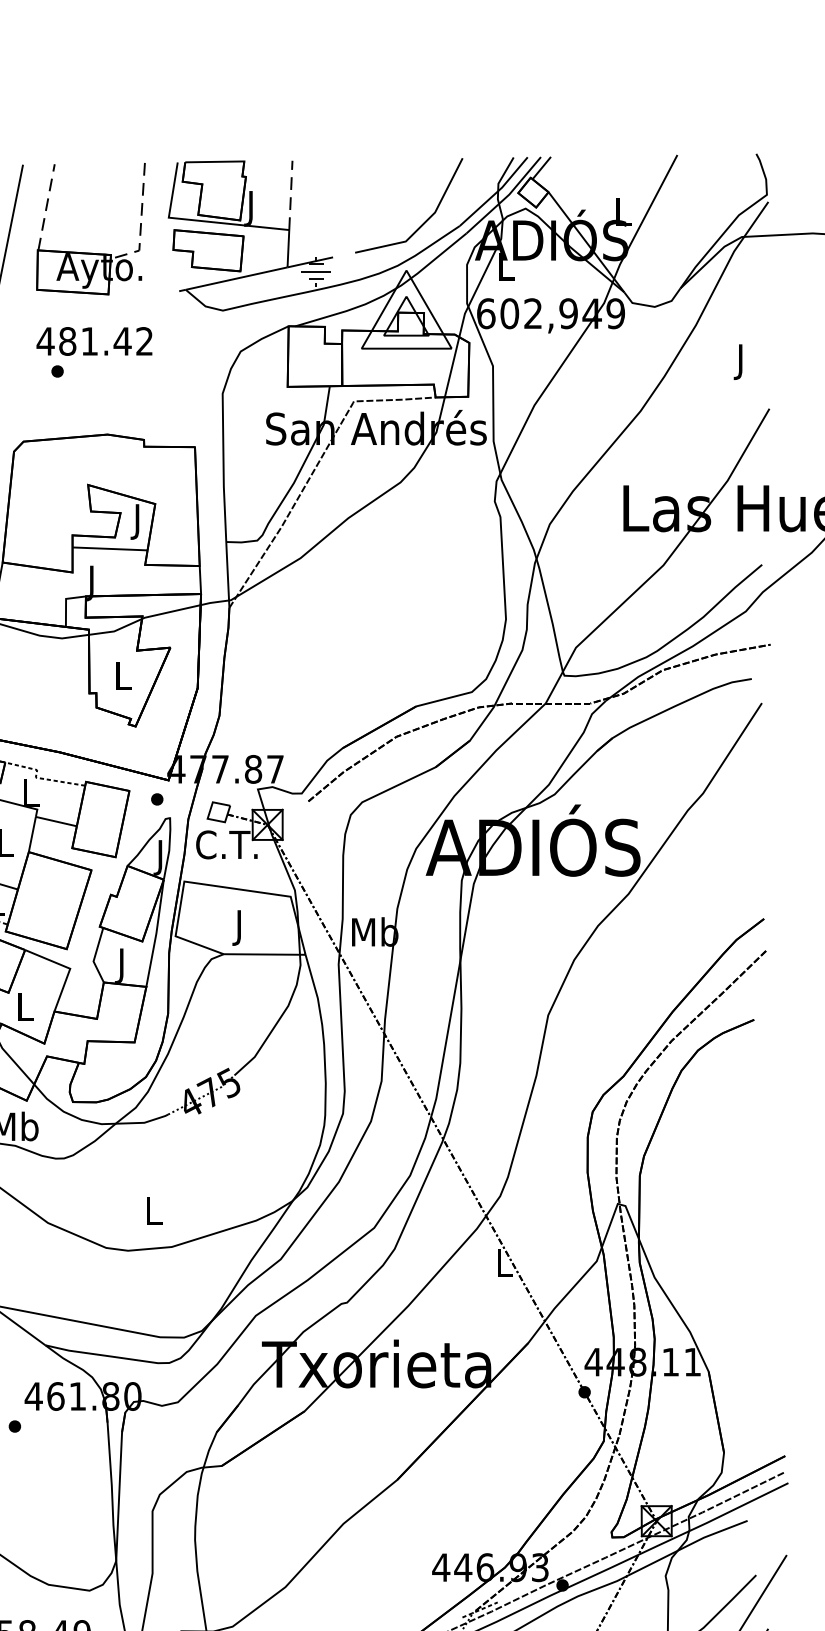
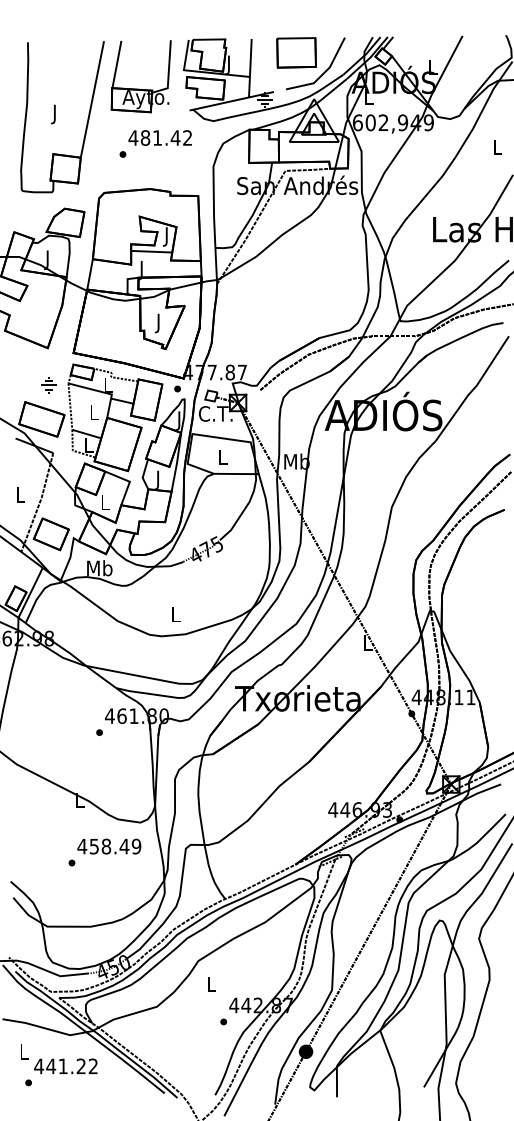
part: (374, 185) -> (296, 52), added
line: (290, 194) -> (250, 57), dashed -> solid
line: (47, 207) -> (117, 64), dashed -> solid
line: (140, 223) -> (168, 73), dashed -> solid
text: (93, 340) -> (159, 137), moved
text: (741, 362) -> (497, 149), J -> L
text: (122, 679) -> (158, 323), L -> J
text: (239, 928) -> (222, 459), J -> L

